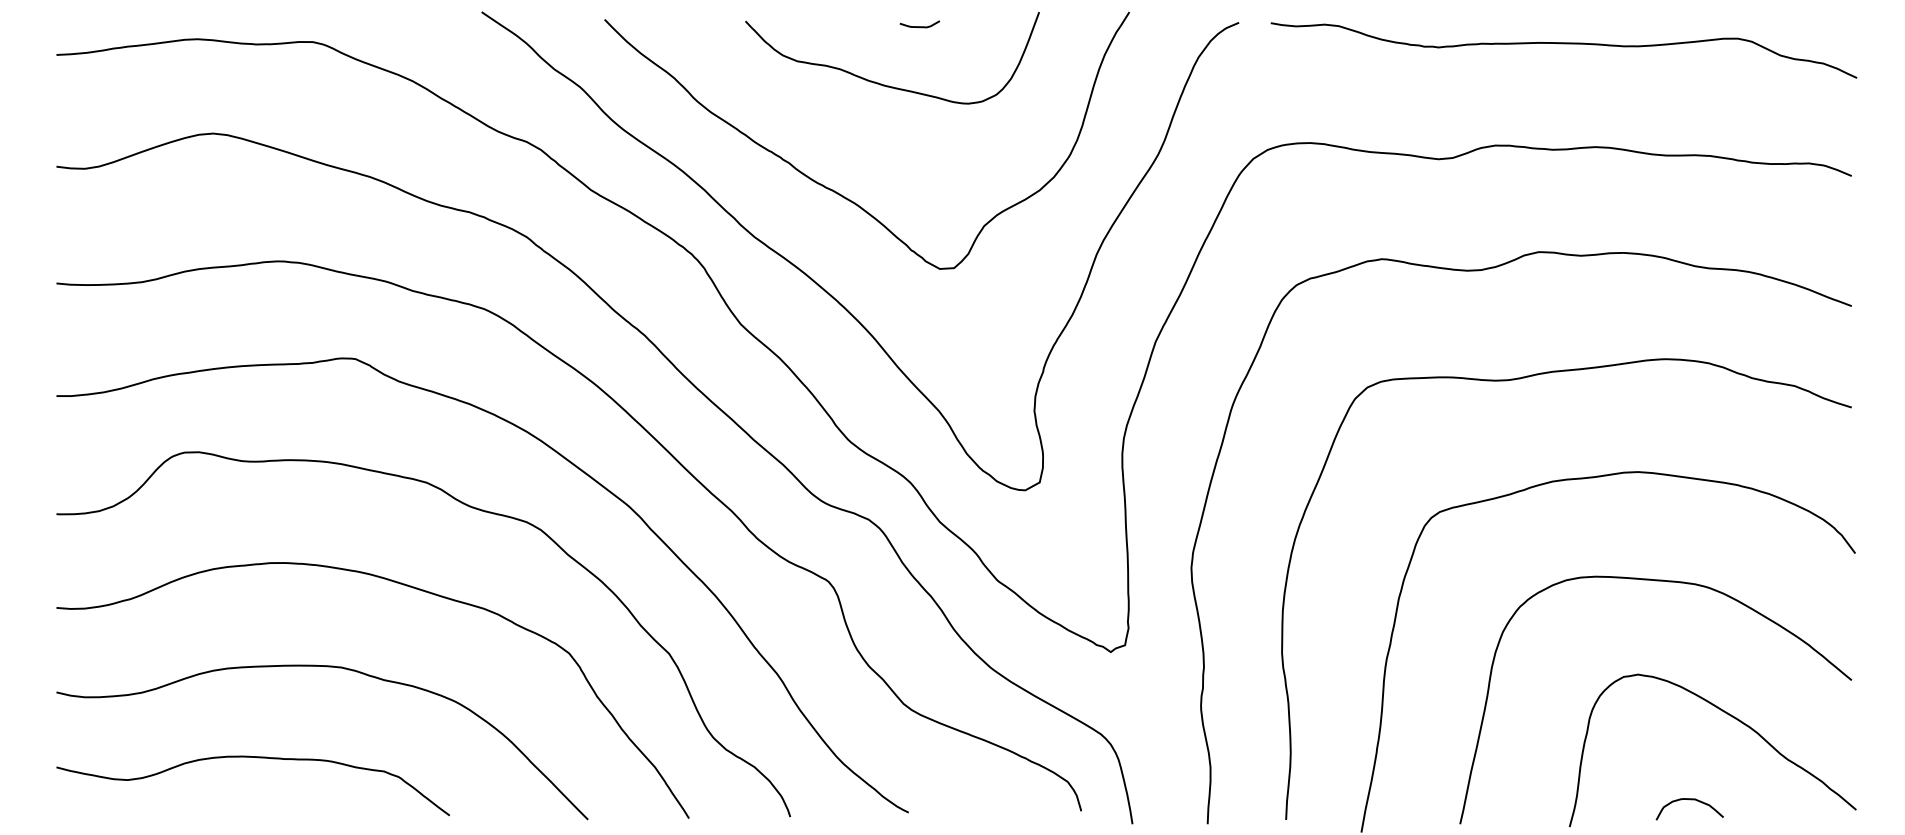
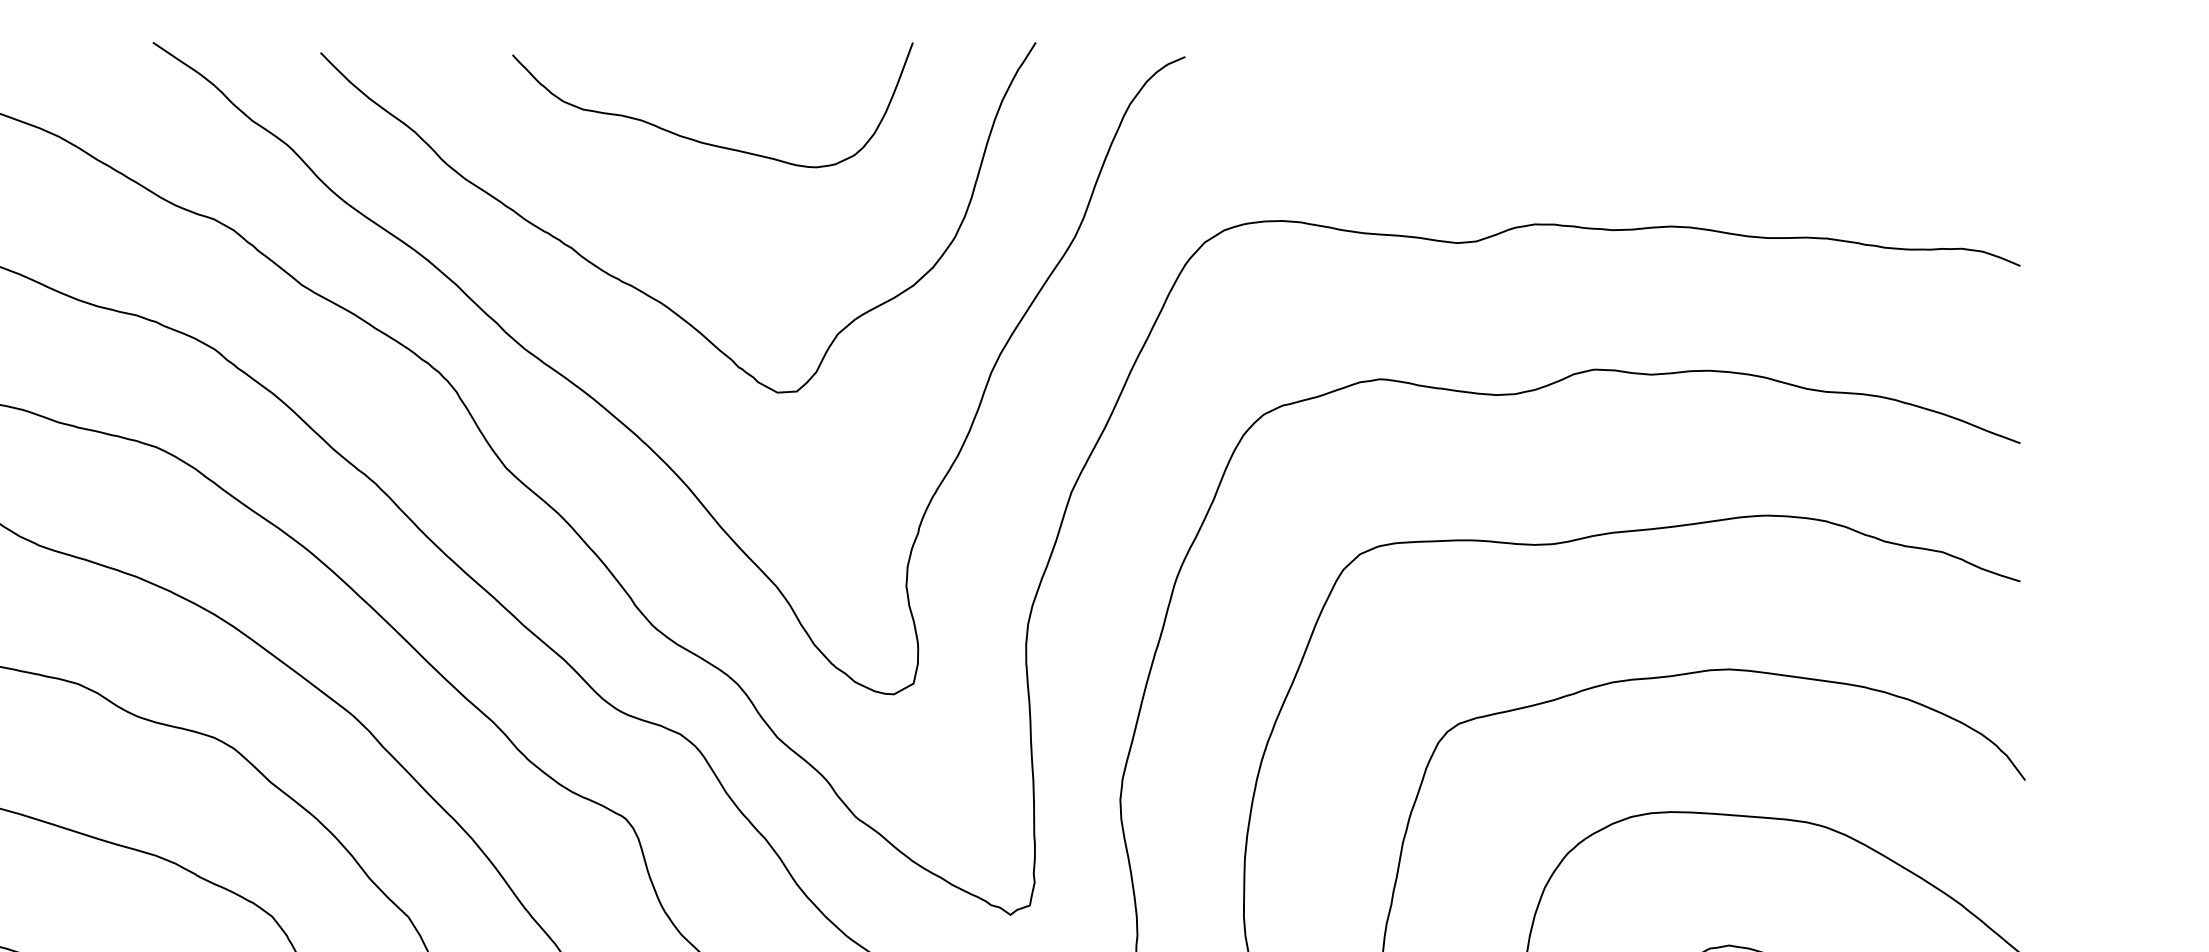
curve: (919, 26) -> (749, 62), removed
curve: (1563, 44) -> (1627, 86), removed

